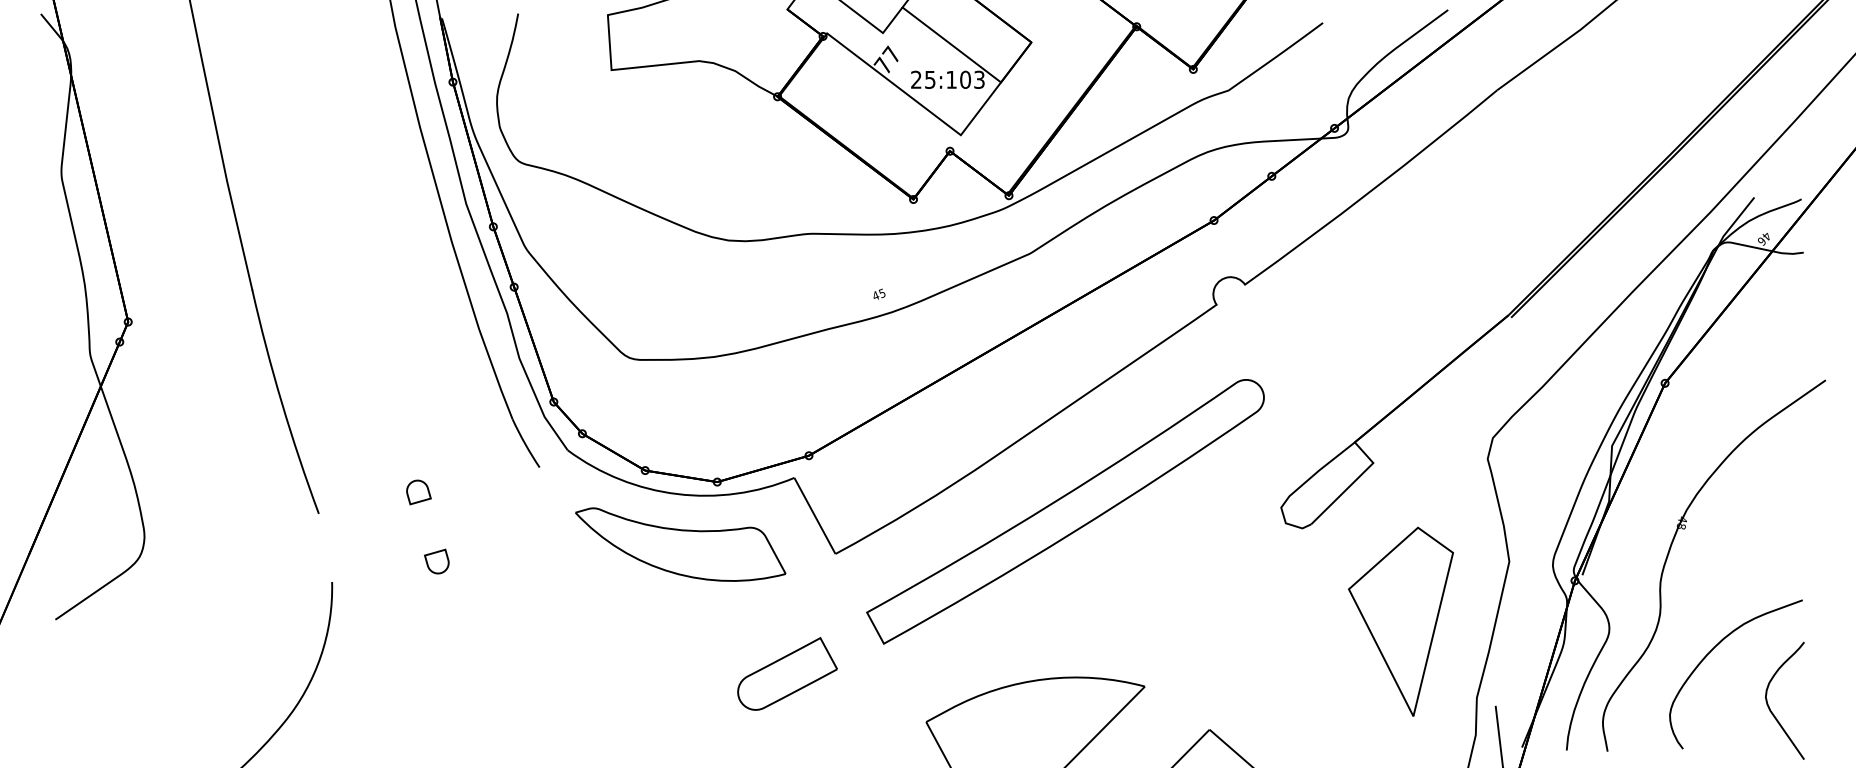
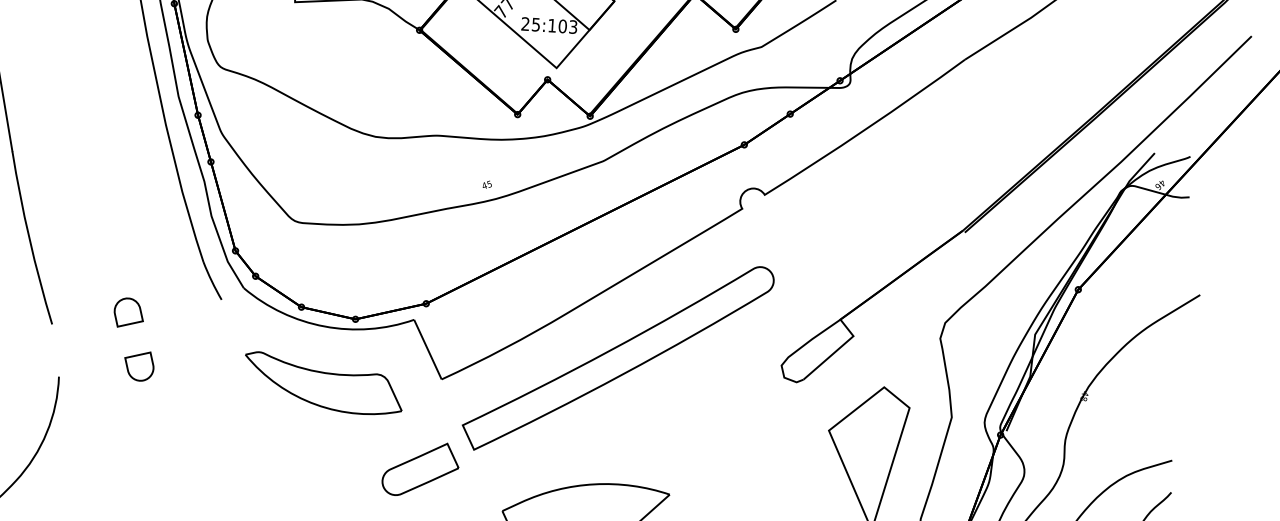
part: (418, 492) -> (128, 312), size x1.6
part: (680, 544) -> (323, 383), moved
part: (436, 561) -> (139, 366), size x1.6
part: (787, 673) -> (420, 469), moved

